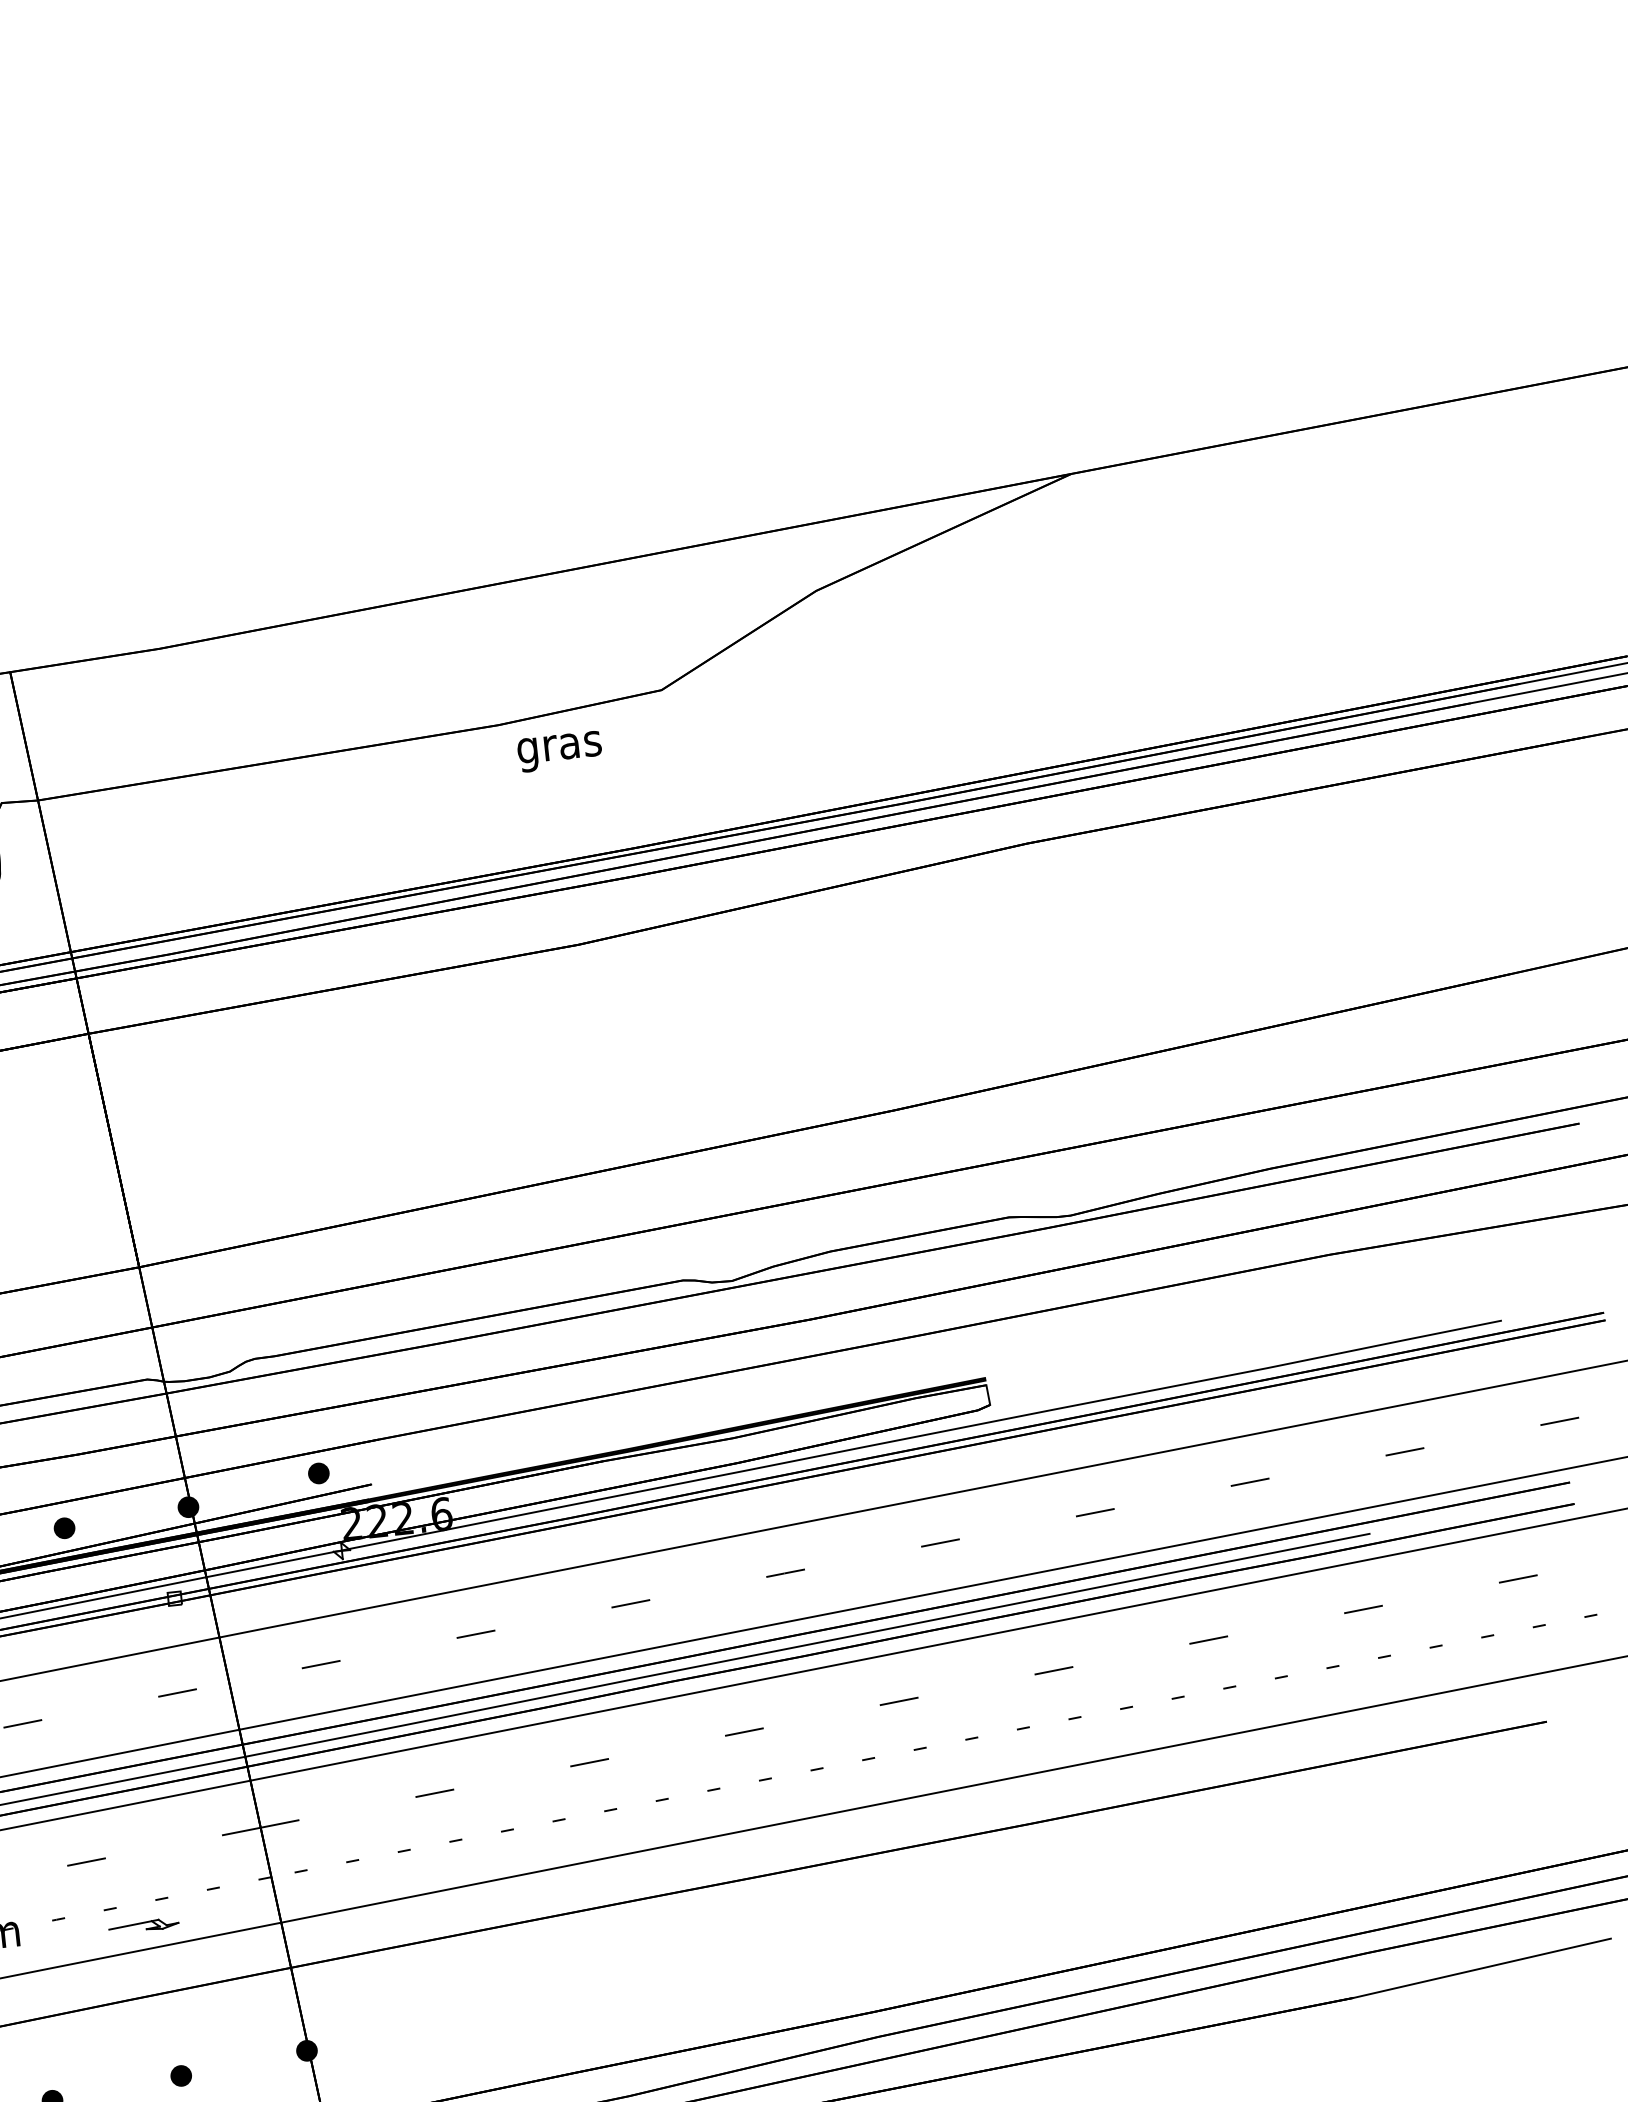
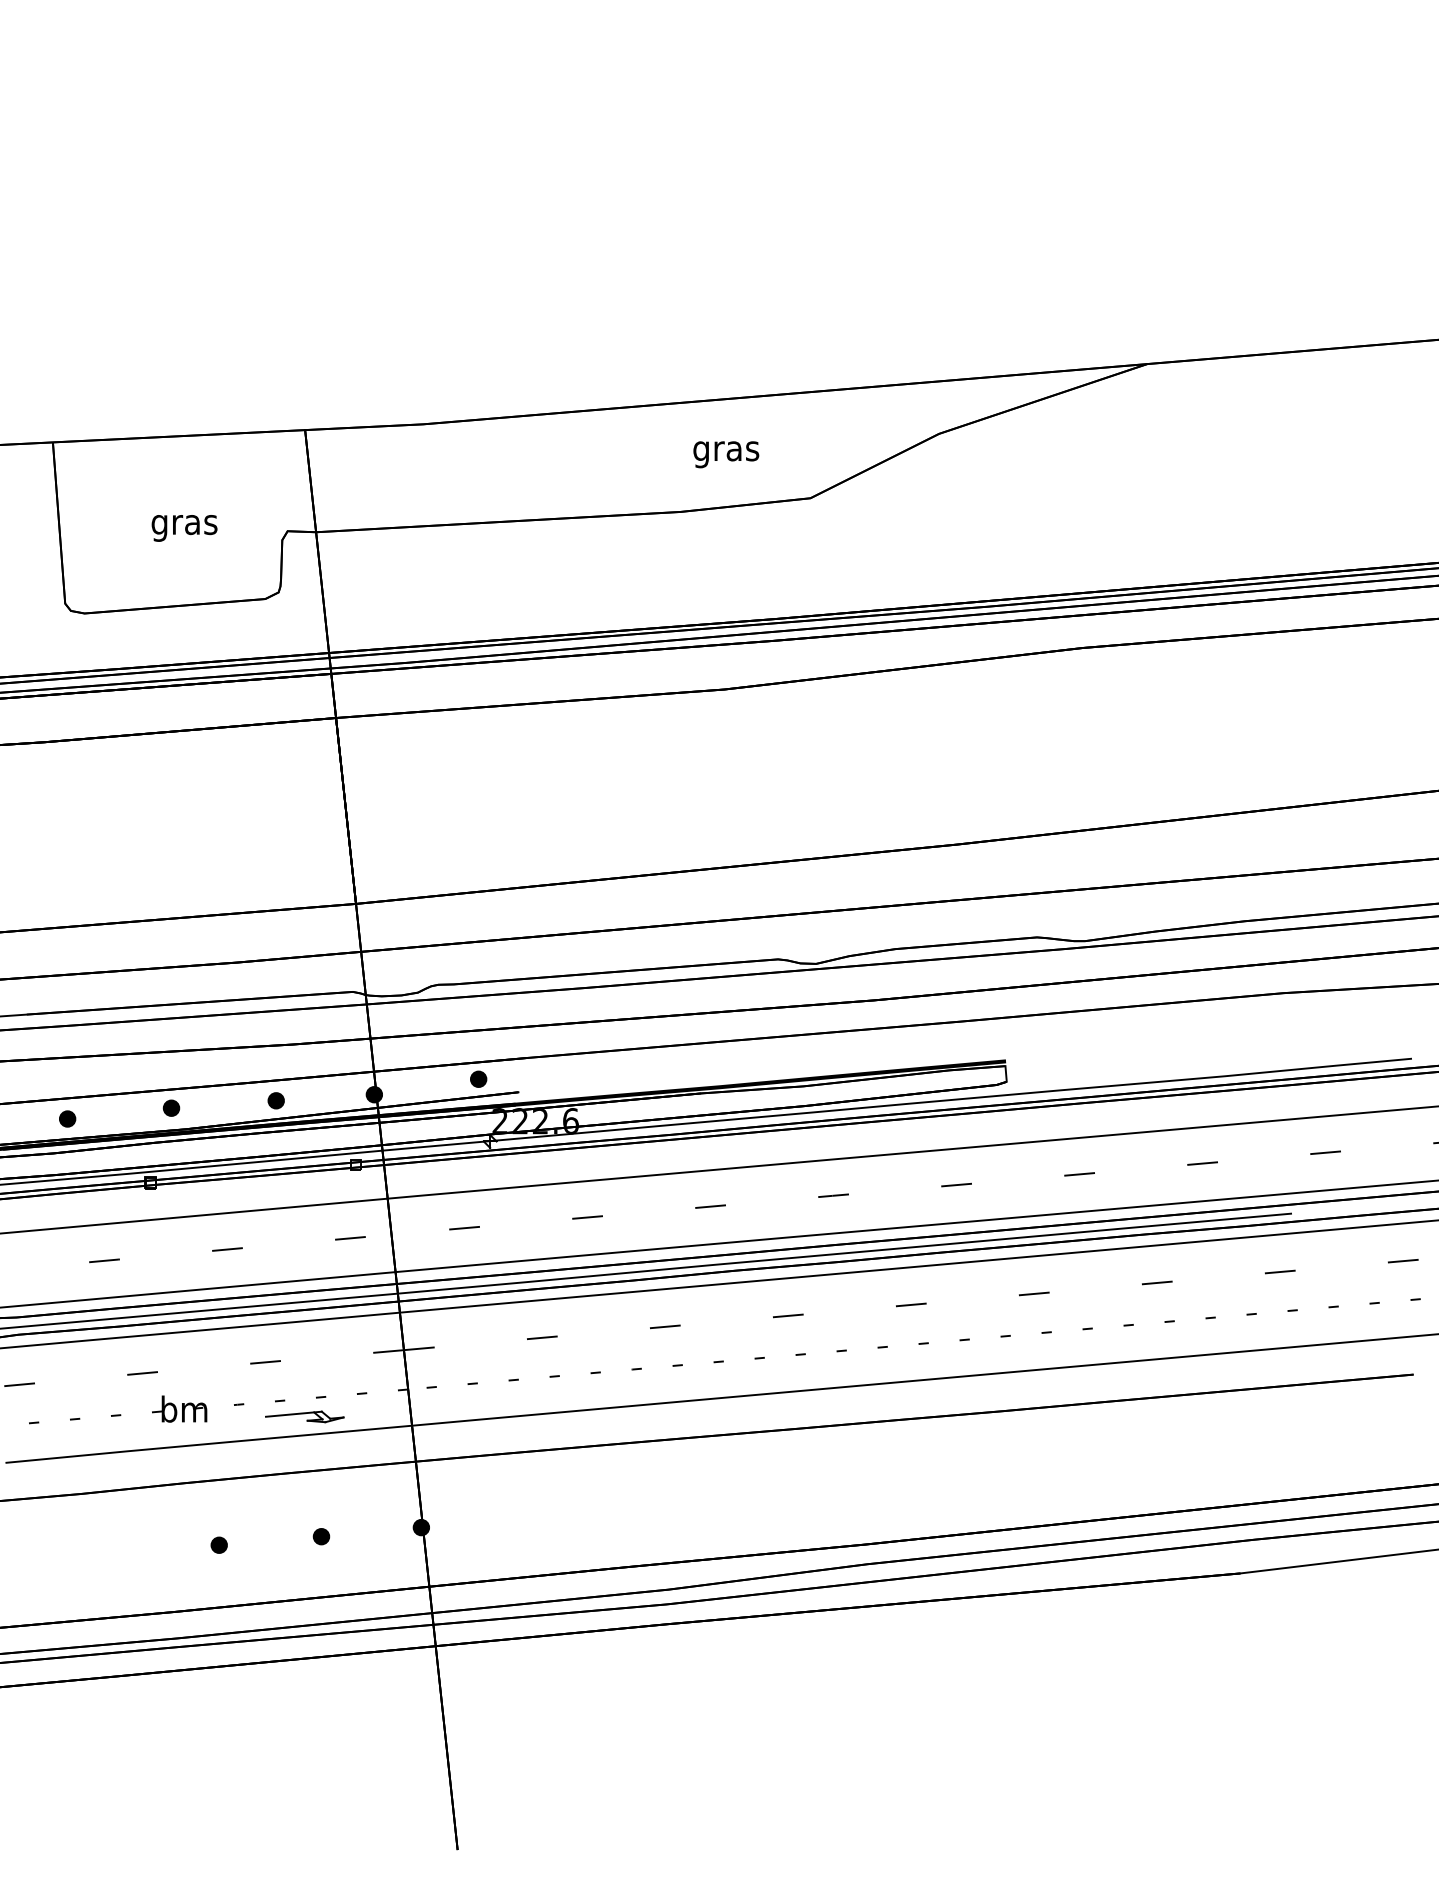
text: (560, 751) -> (726, 454), moved
part: (143, 1925) -> (304, 1416), size x1.43

